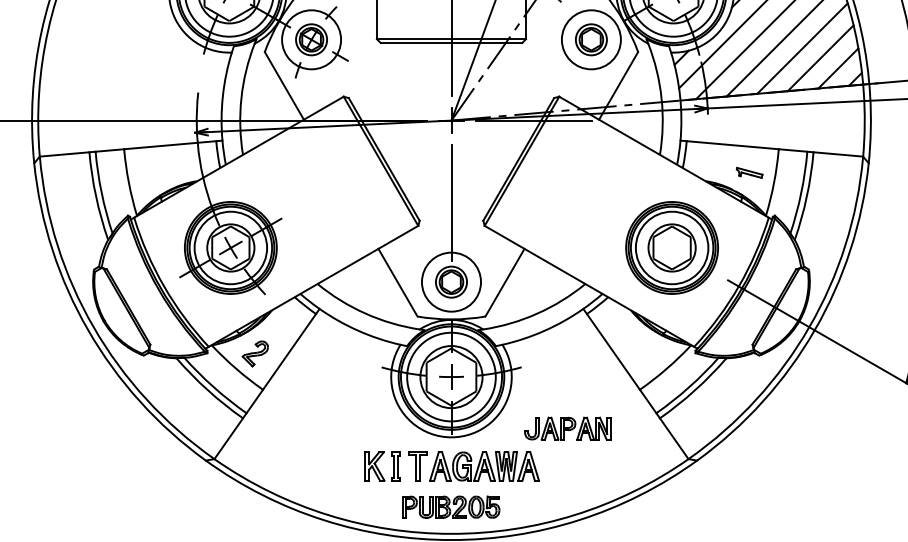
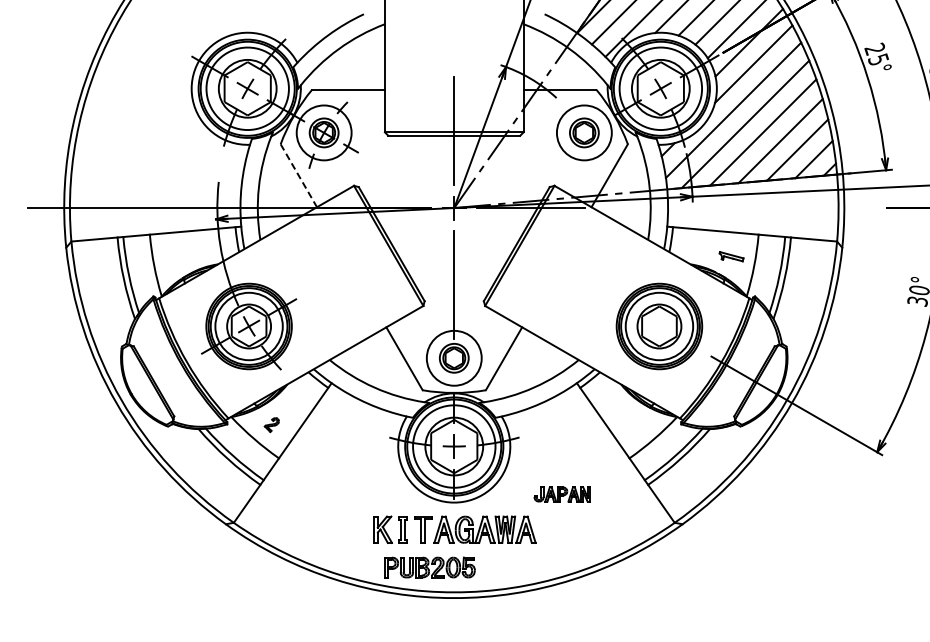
line: (285, 86) -> (299, 176), solid -> dashed
part: (254, 353) -> (271, 424), size x0.6
part: (566, 428) -> (561, 494), size x0.7
part: (450, 507) -> (429, 567), moved

